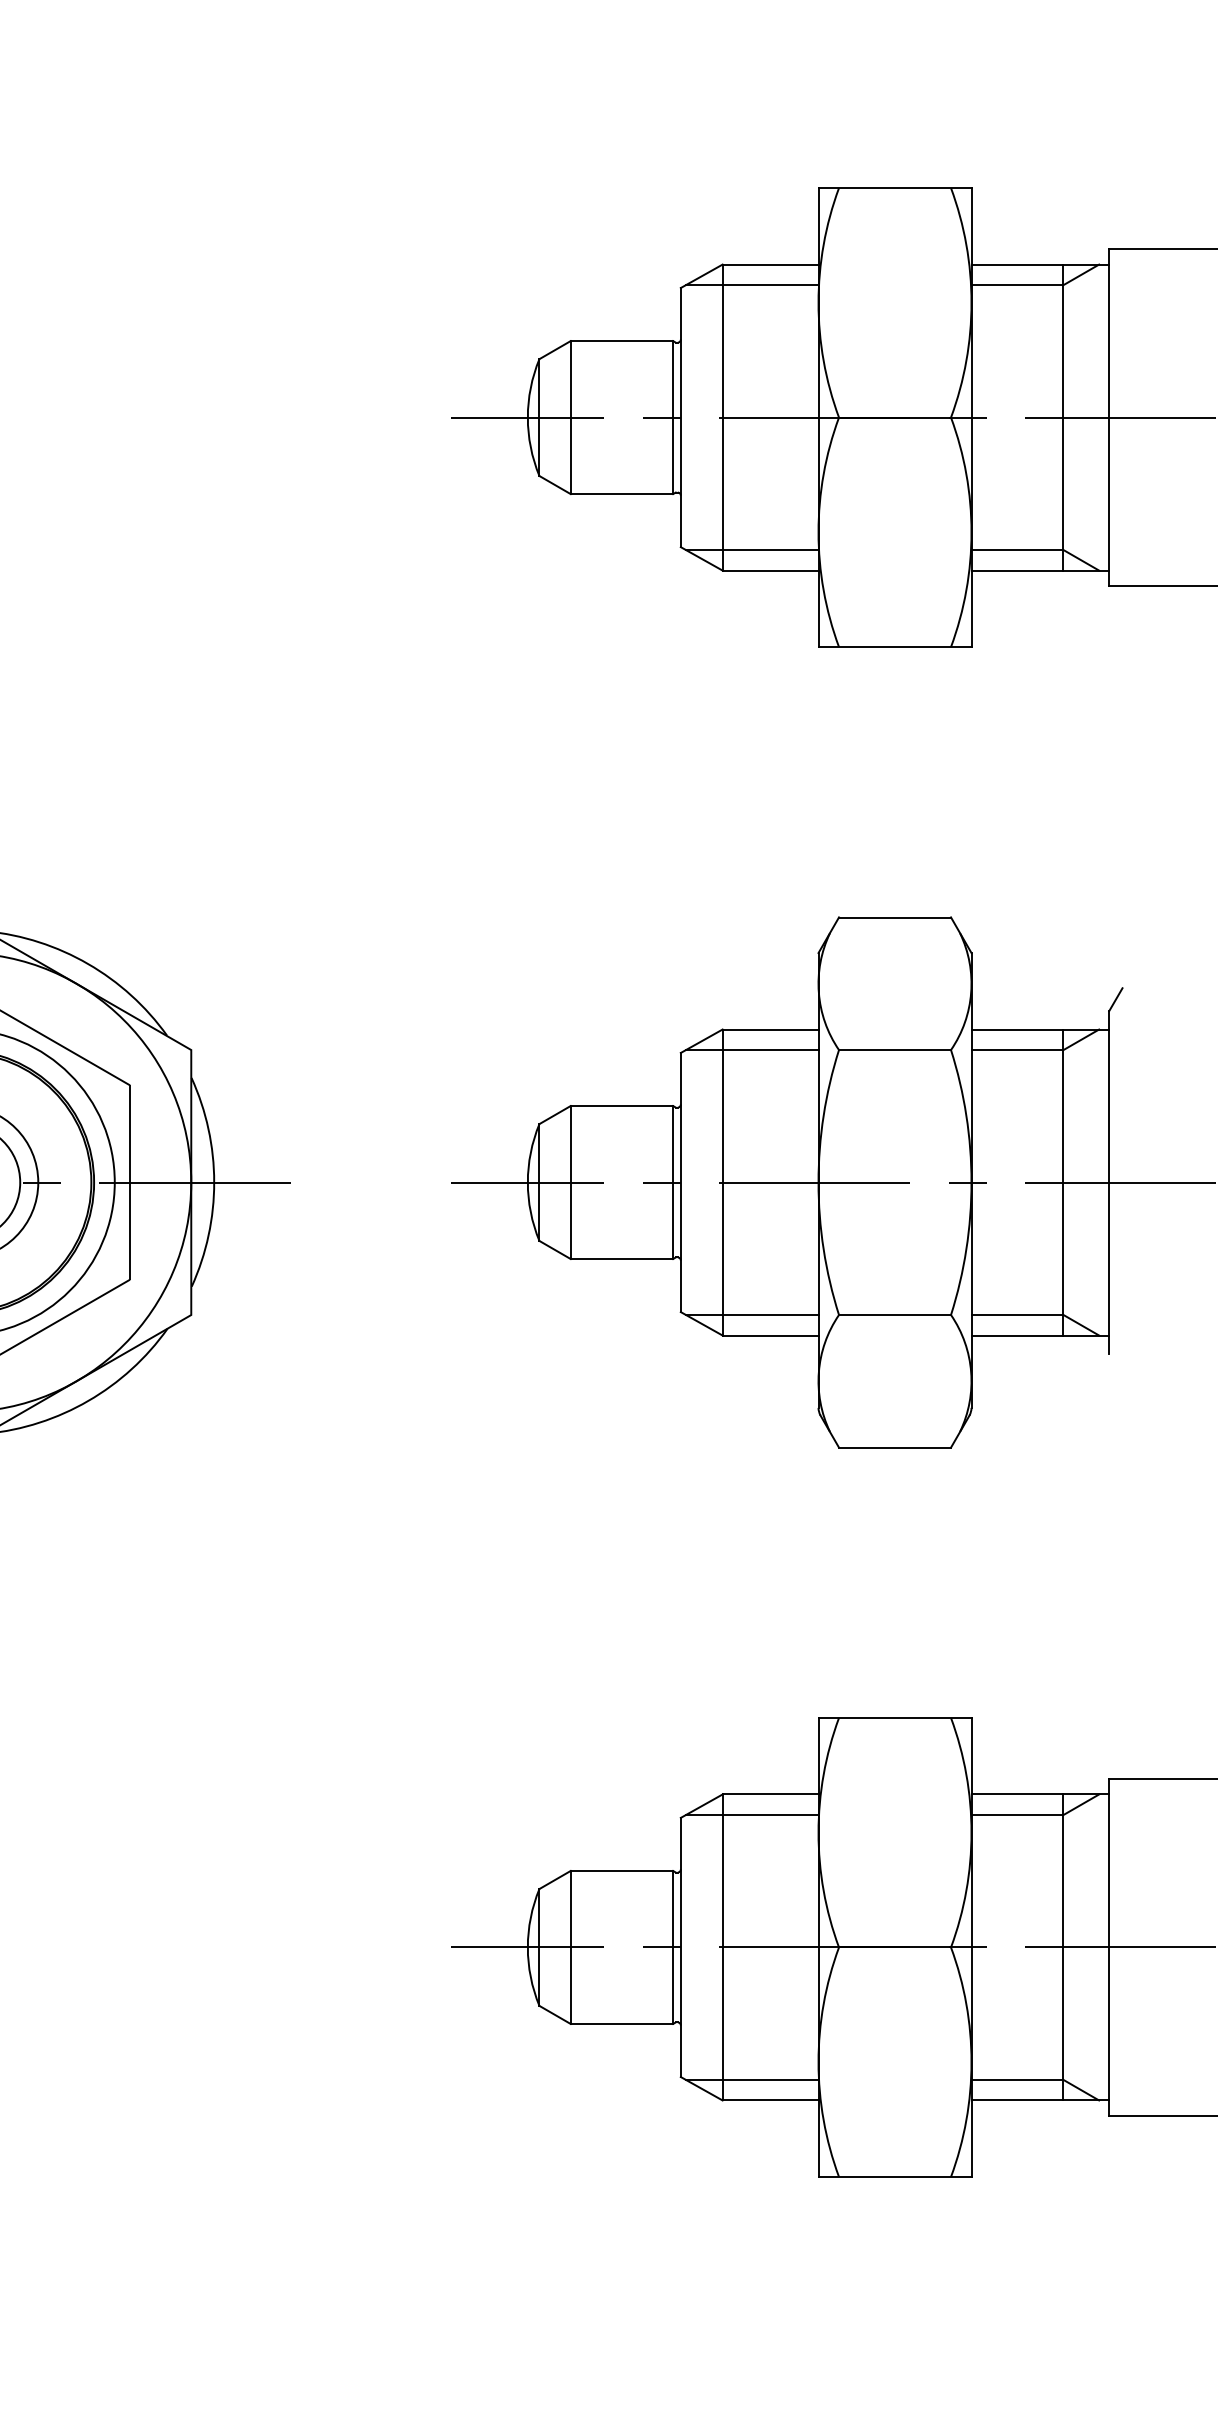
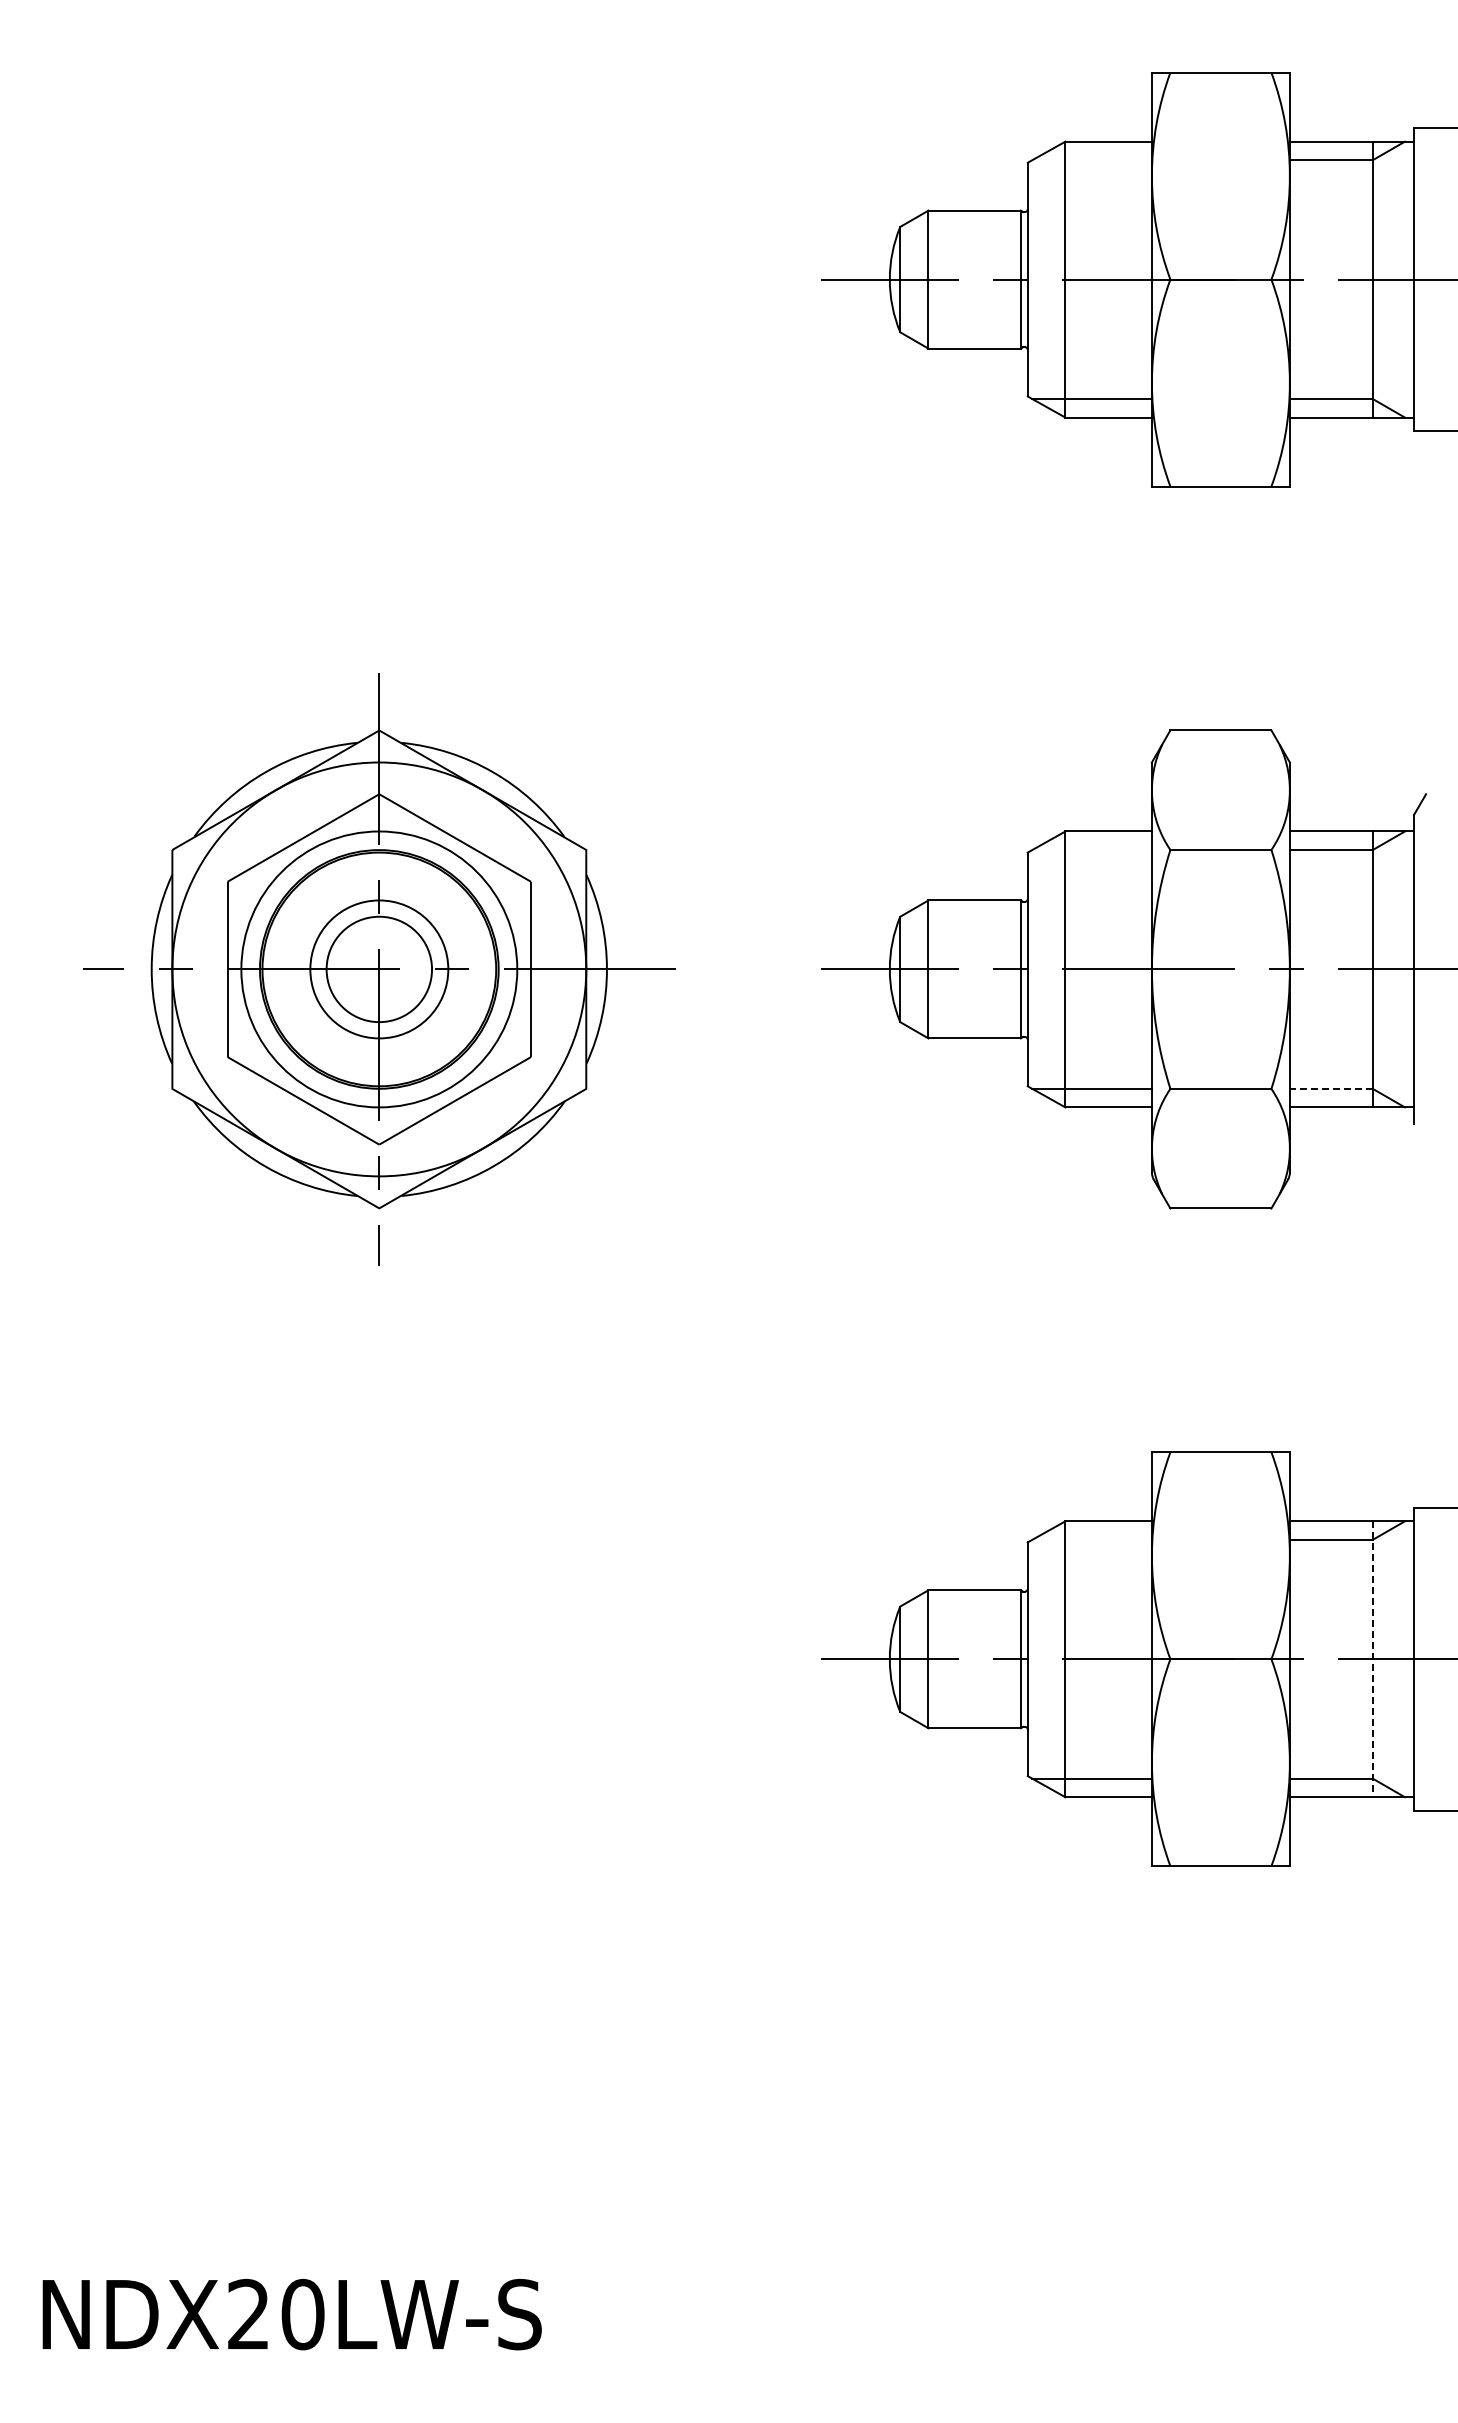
line: (751, 285) -> (1091, 160), removed
line: (751, 1050) -> (1091, 850), removed
line: (1016, 1314) -> (1330, 1088), solid -> dashed
line: (751, 1814) -> (1091, 1539), removed
line: (1063, 1947) -> (1372, 1659), solid -> dashed

